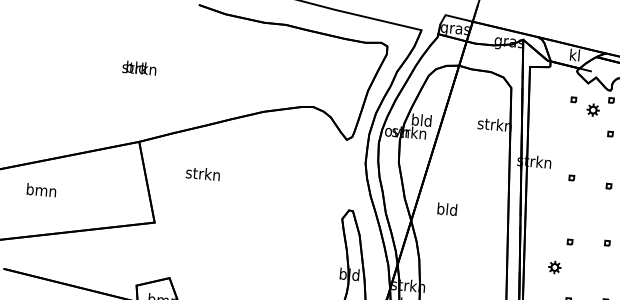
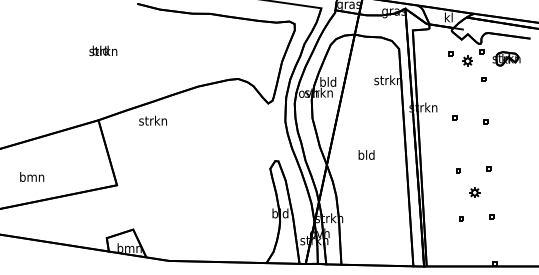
text: (139, 67) -> (103, 50), moved
text: (202, 173) -> (152, 120), moved
text: (42, 189) -> (32, 176), moved
text: (447, 208) -> (366, 154), moved
part: (554, 267) -> (474, 192), moved

